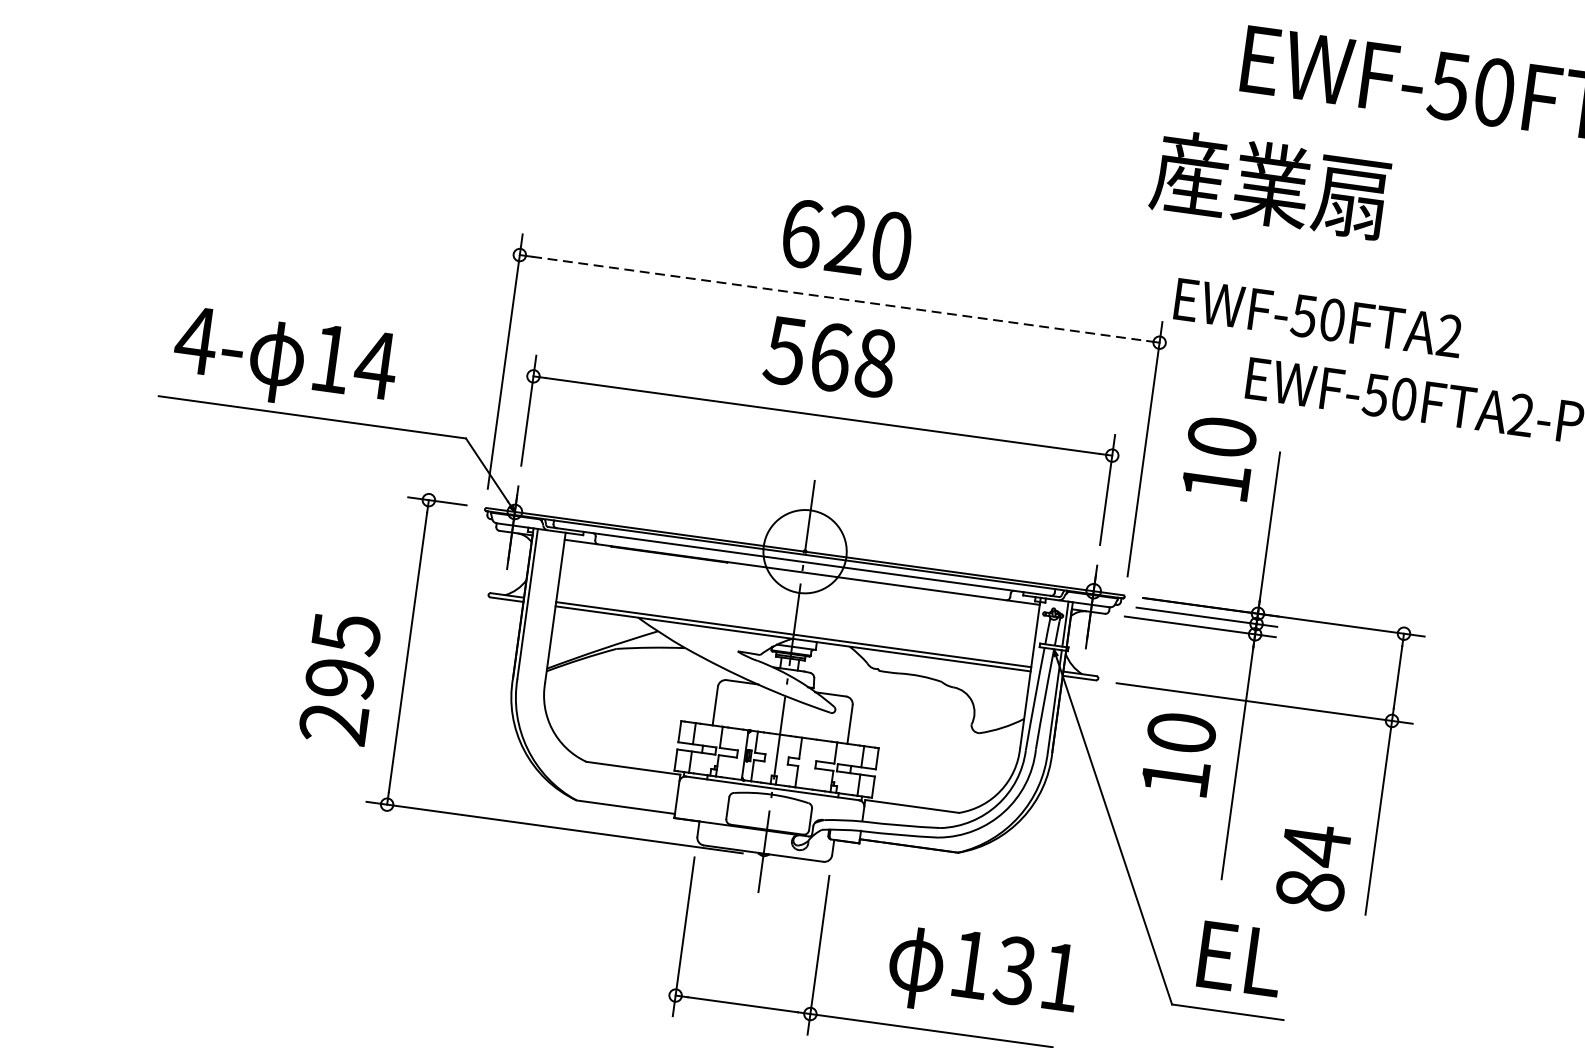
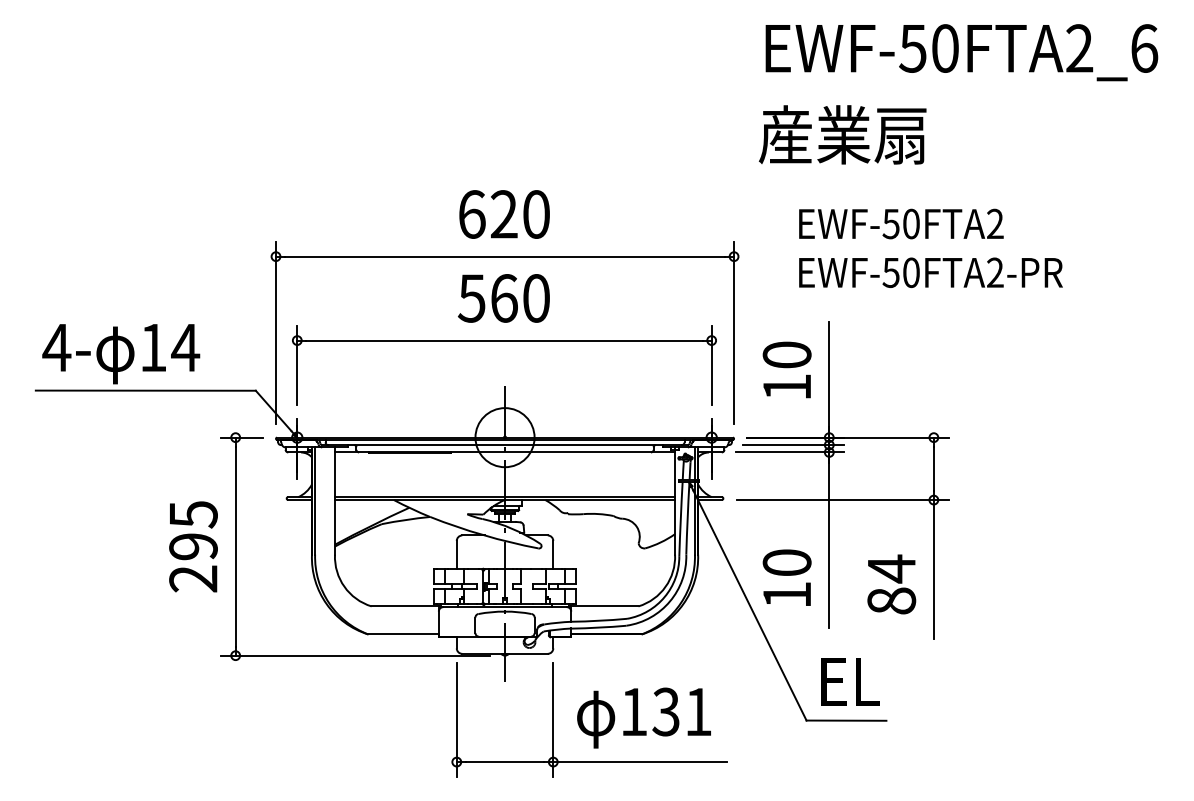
text: (1270, 184) -> (842, 134), moved
line: (840, 298) -> (505, 256), dashed -> solid
text: (1318, 317) -> (901, 223), moved
text: (875, 363) -> (536, 298), 568 -> 560
text: (1218, 457) -> (786, 369), moved
text: (340, 678) -> (193, 546), moved
text: (1177, 753) -> (786, 577), moved
text: (1313, 867) -> (891, 584), moved
text: (982, 974) -> (643, 717), moved

